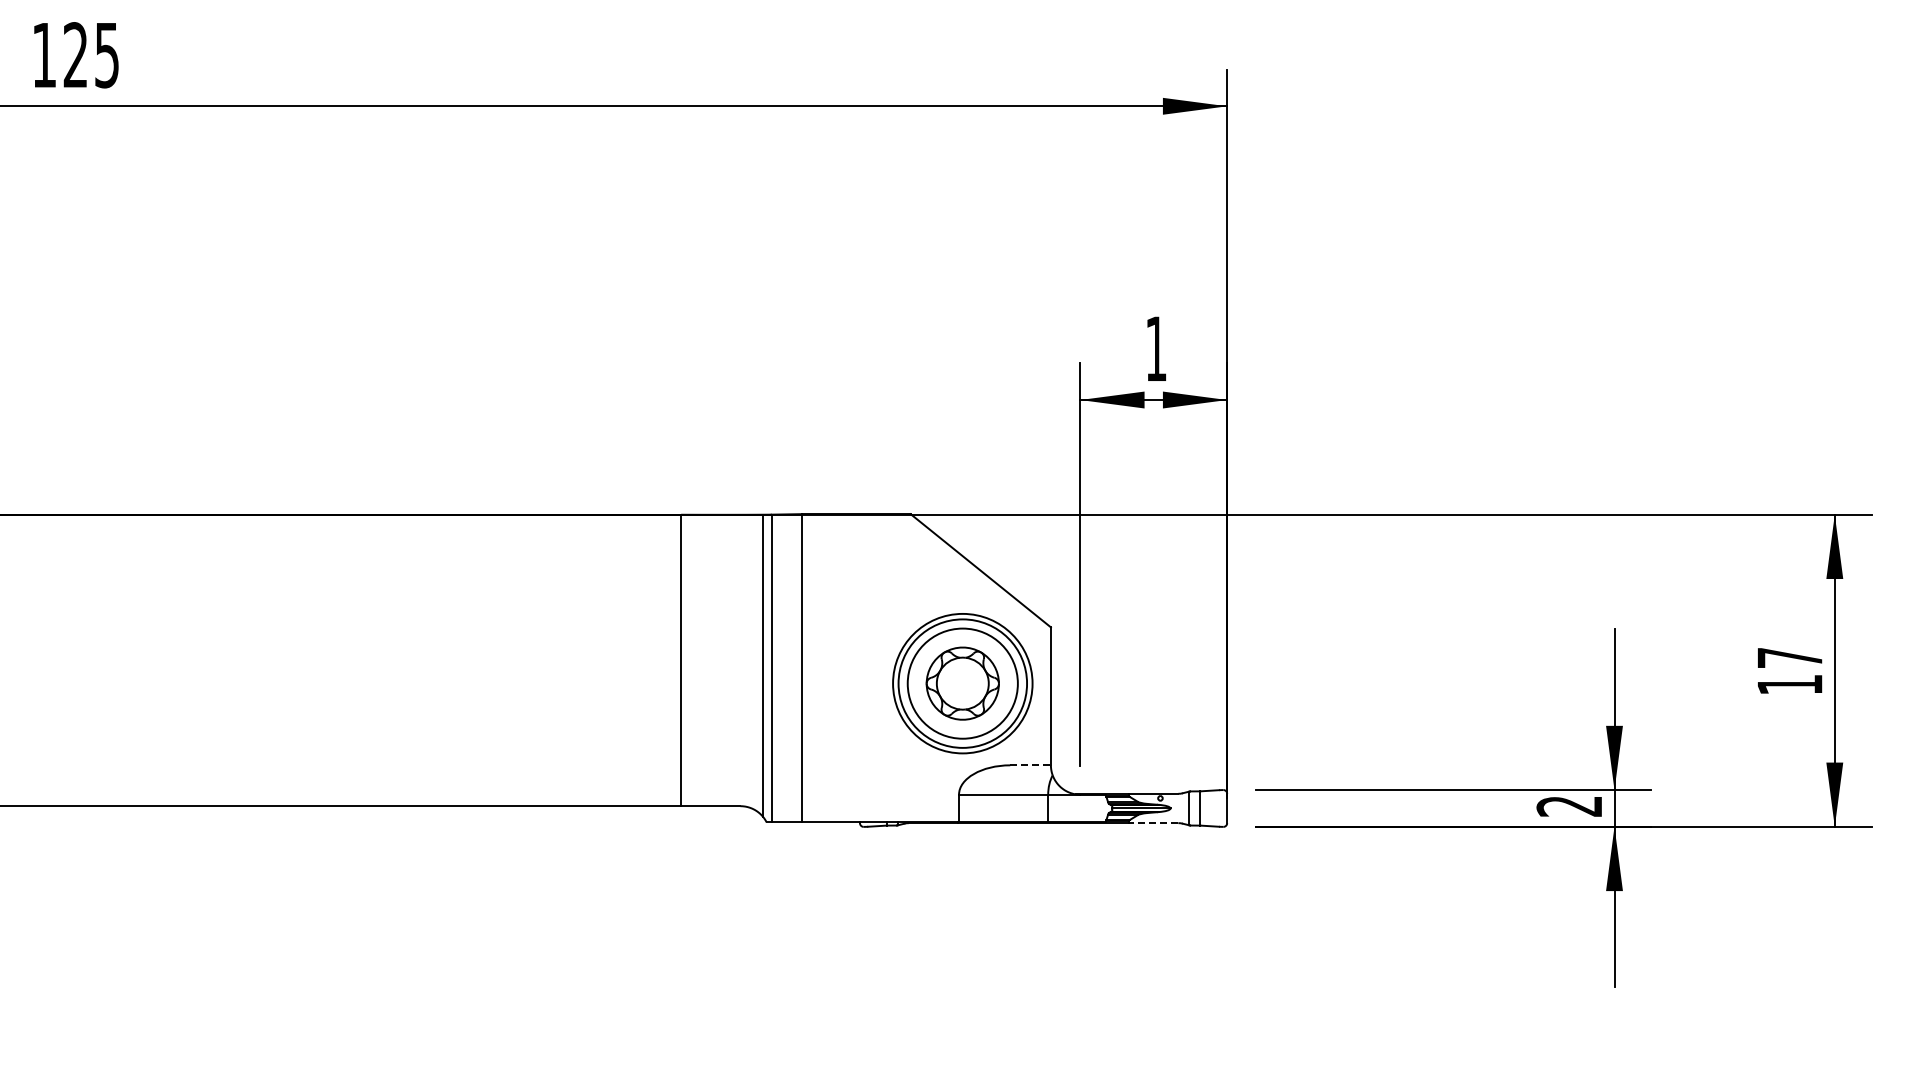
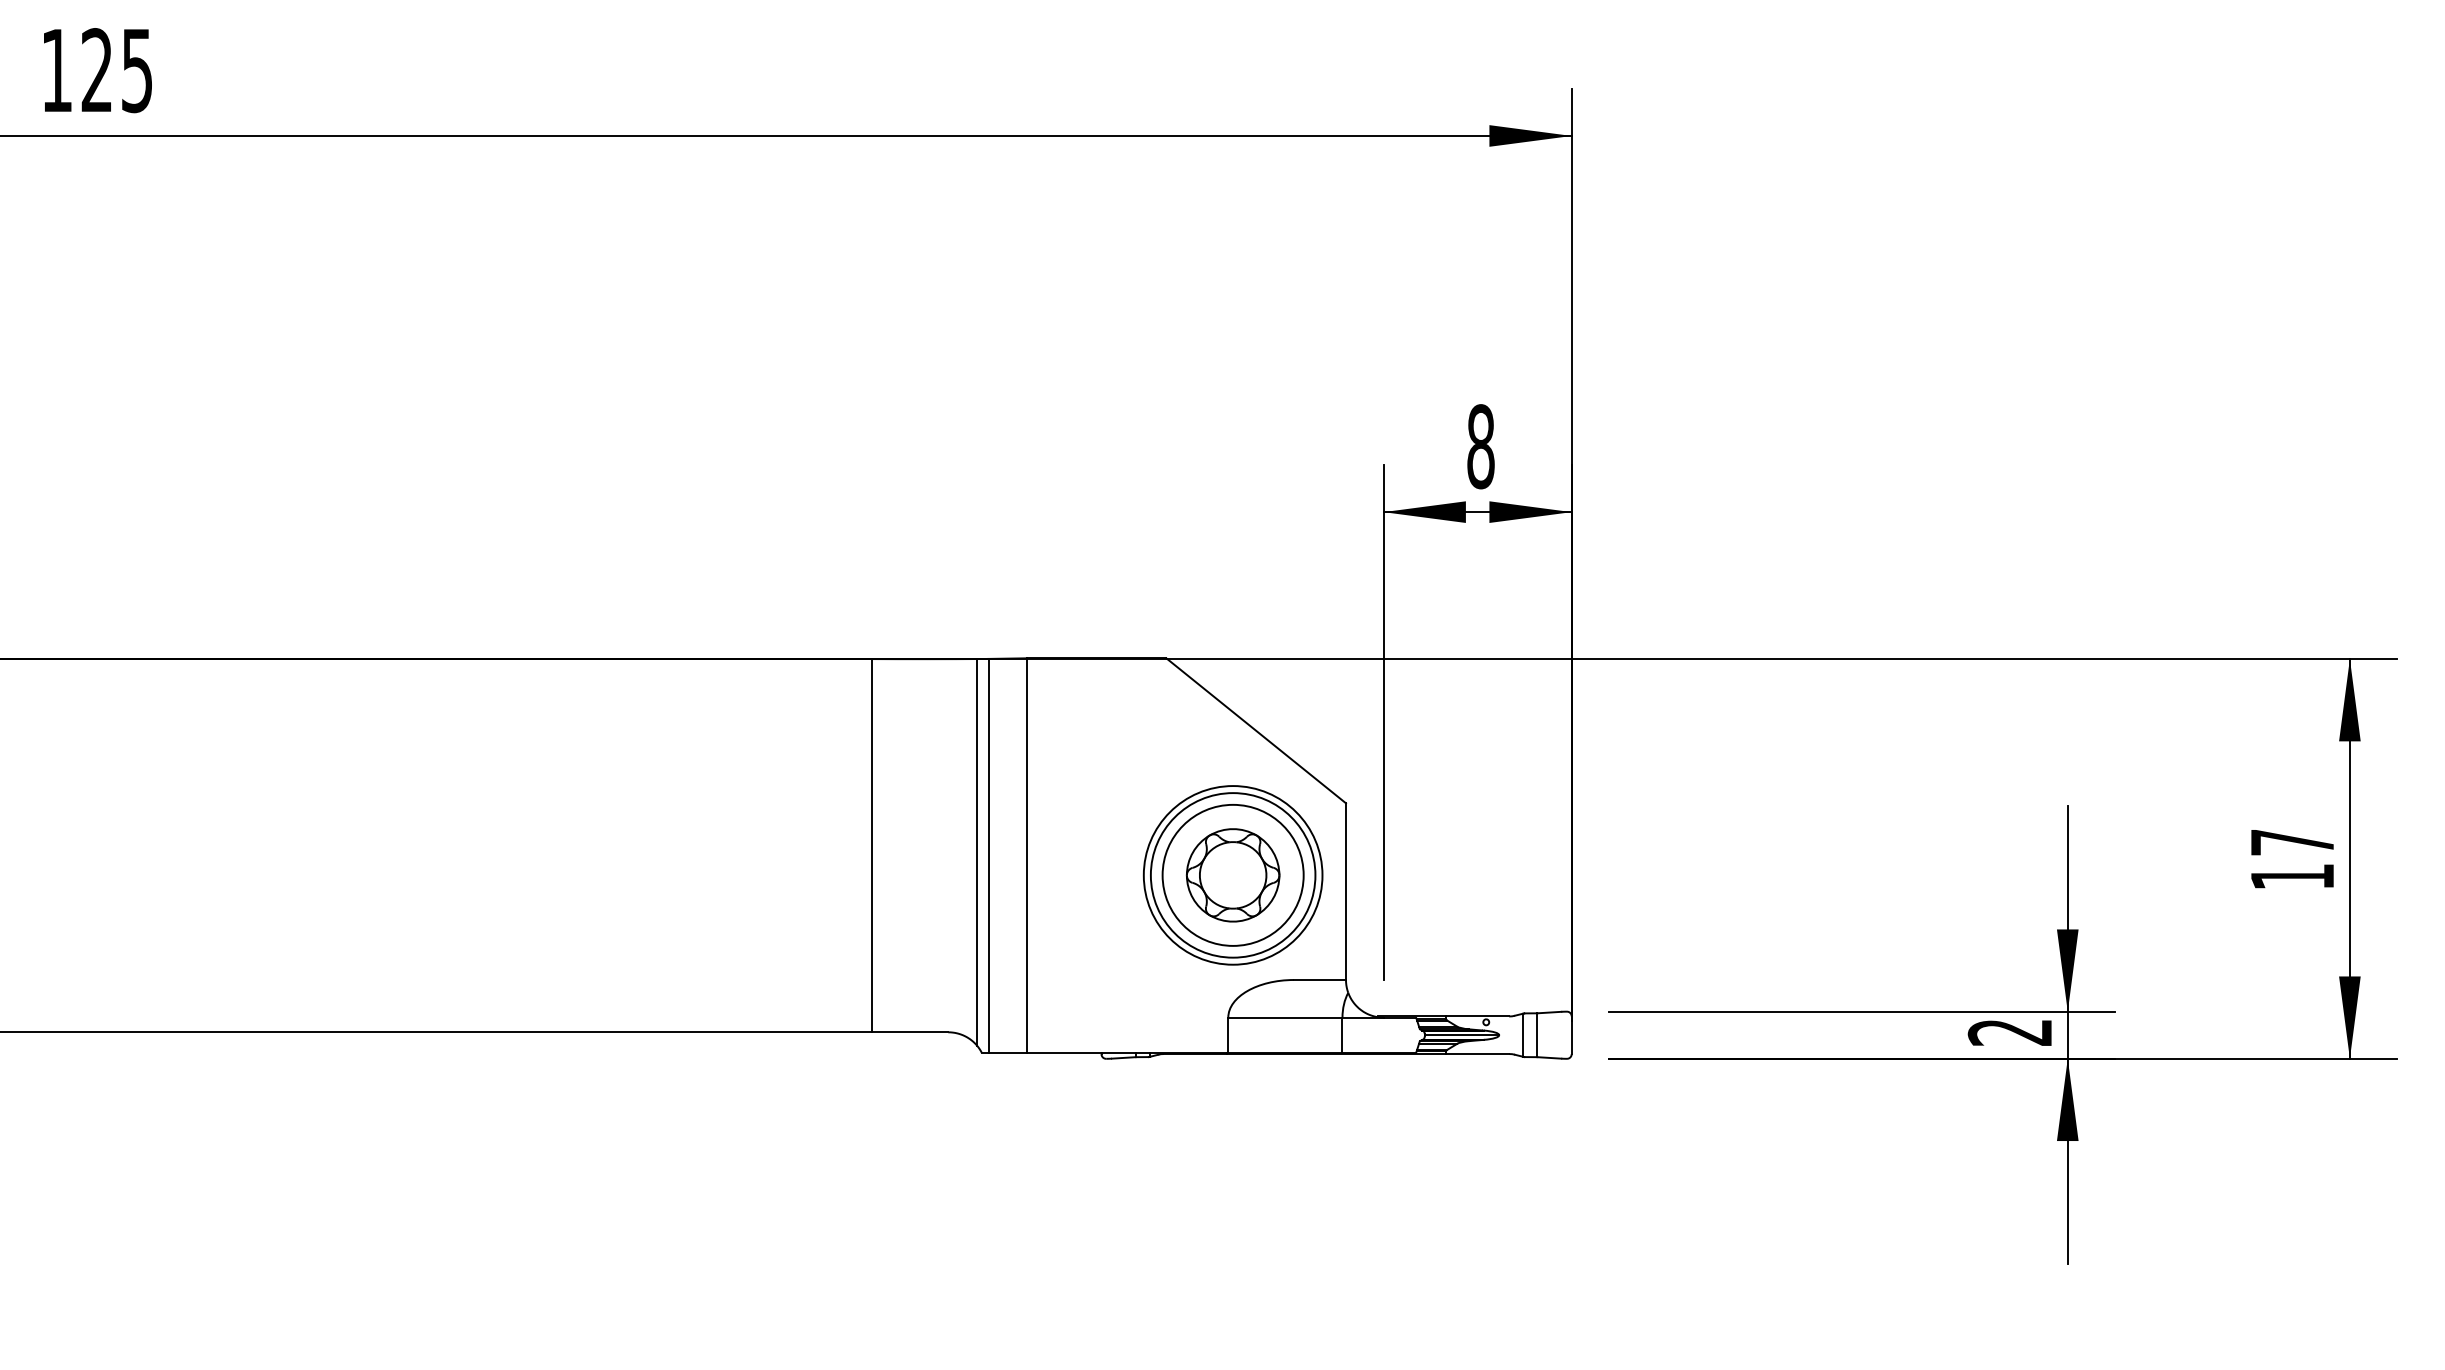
text: (1156, 348) -> (1481, 446), 1 -> 8
line: (1031, 765) -> (1321, 980), dashed -> solid
line: (1153, 823) -> (1477, 1054), dashed -> solid

